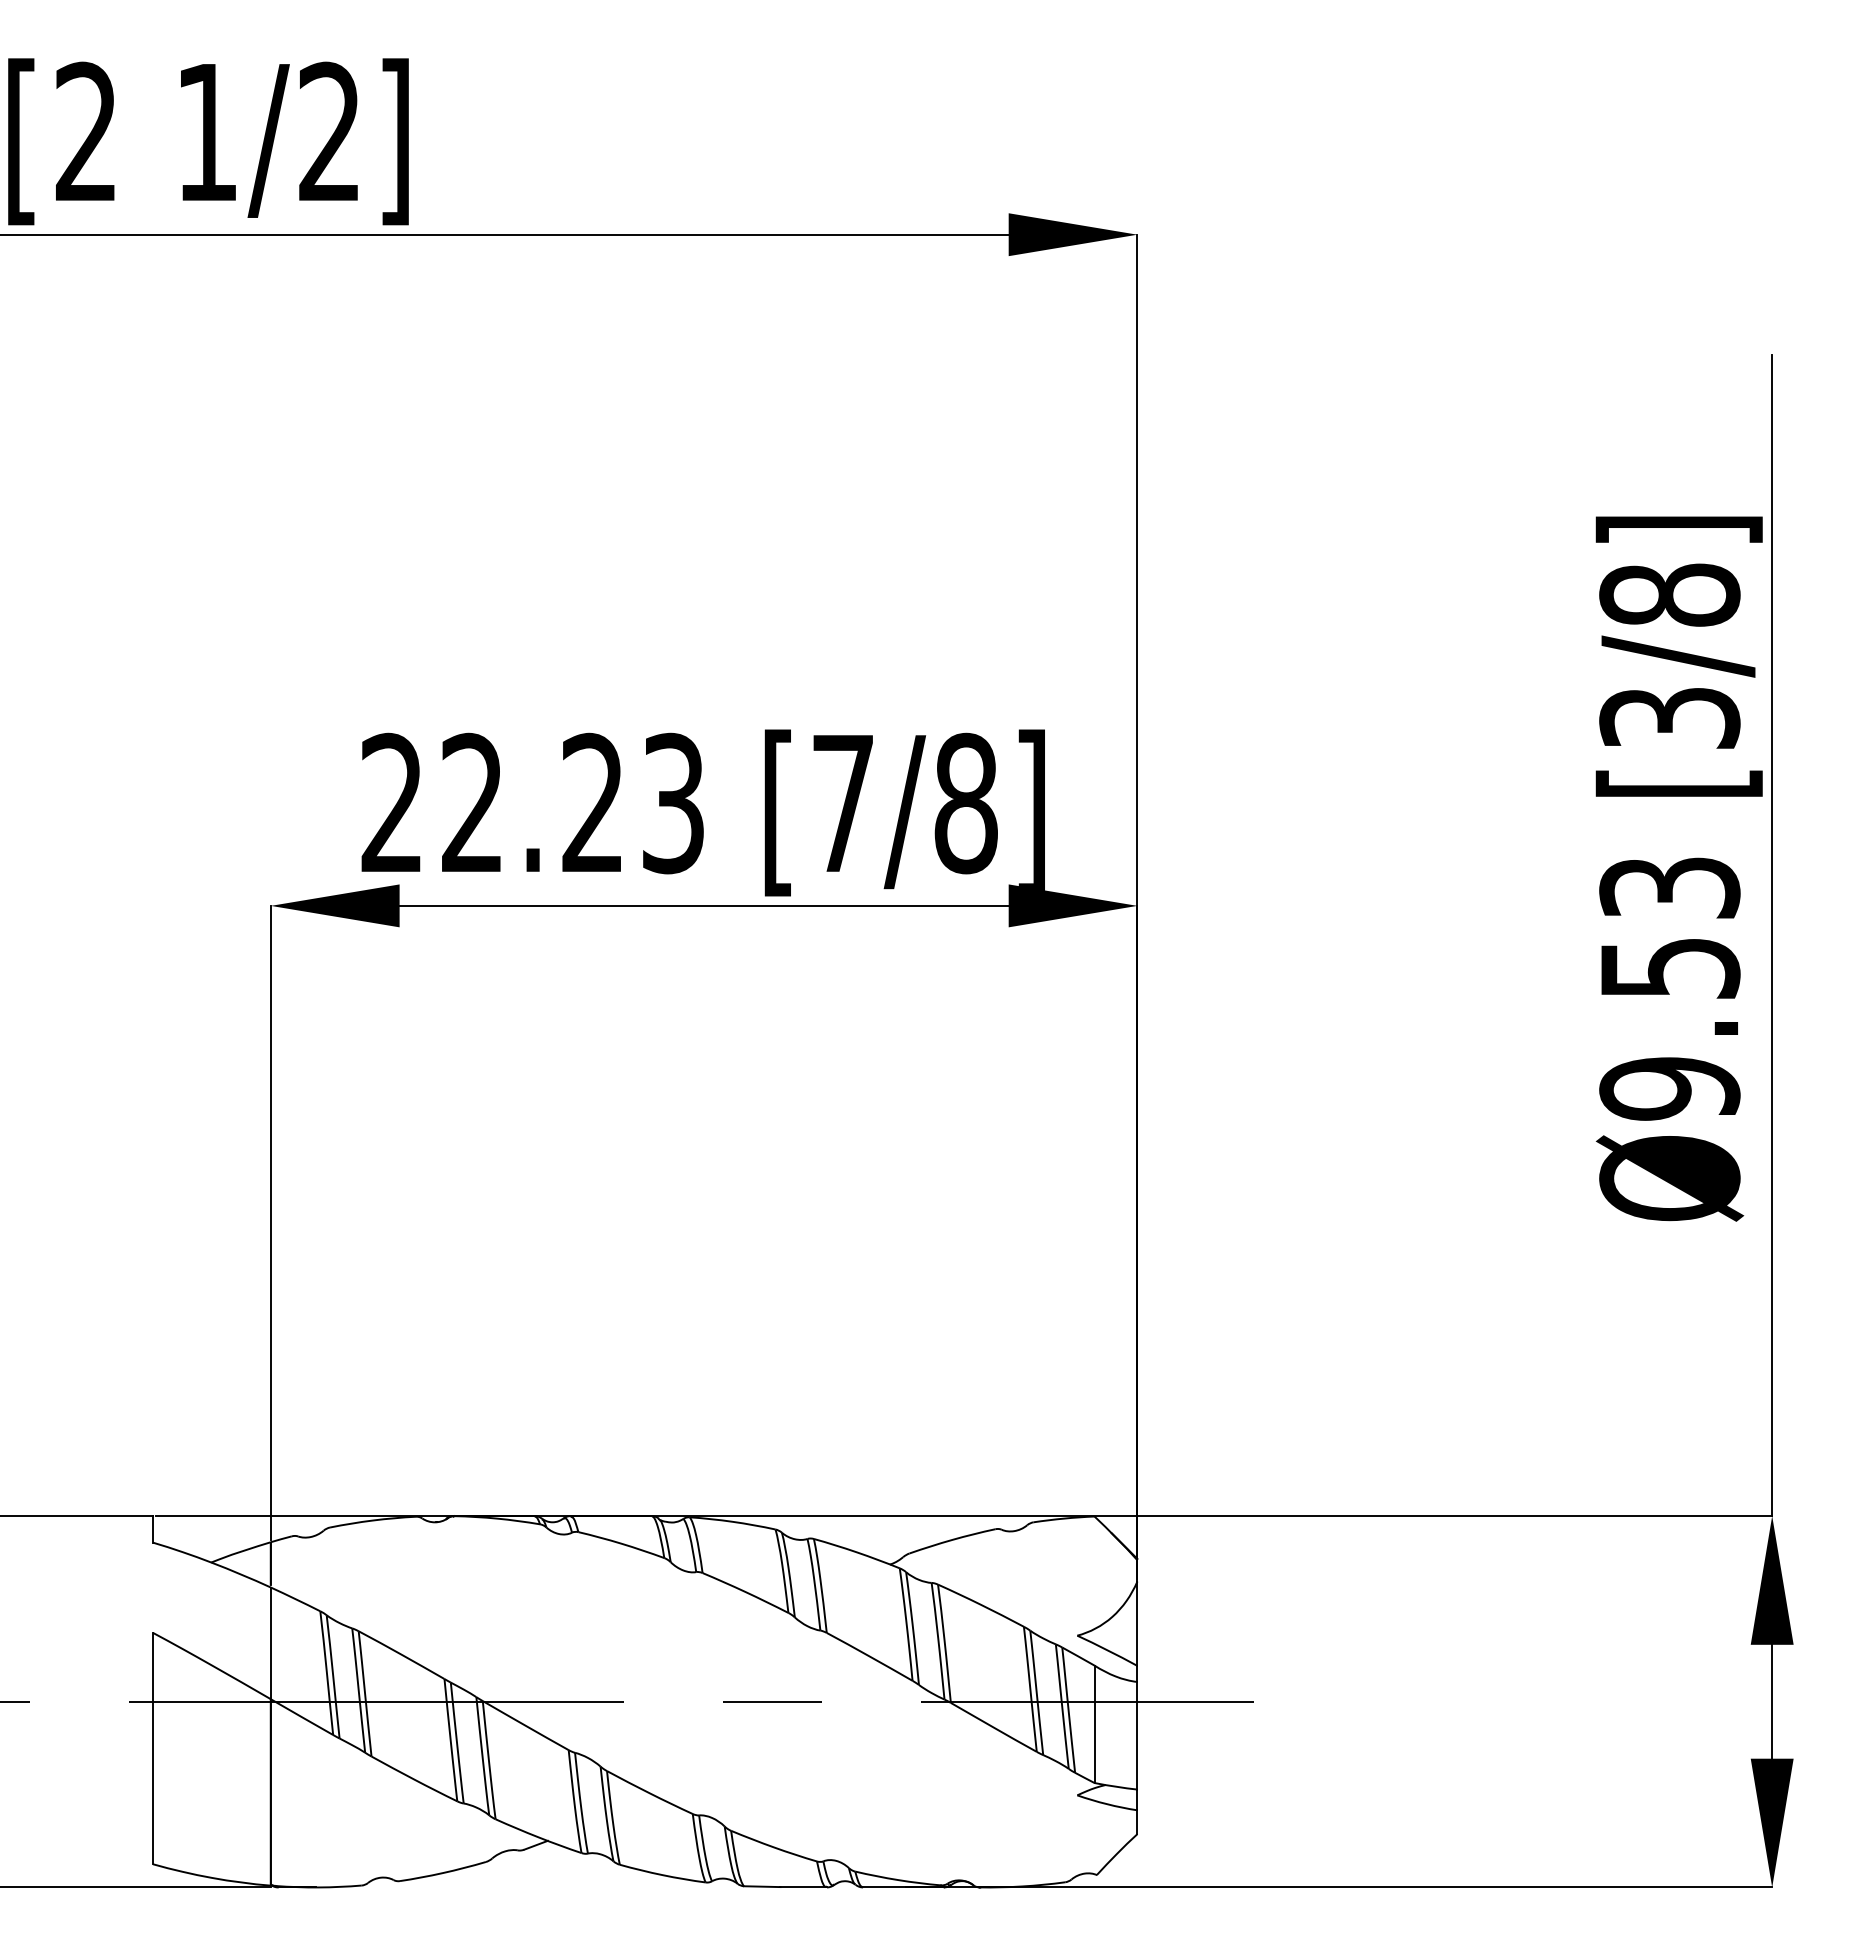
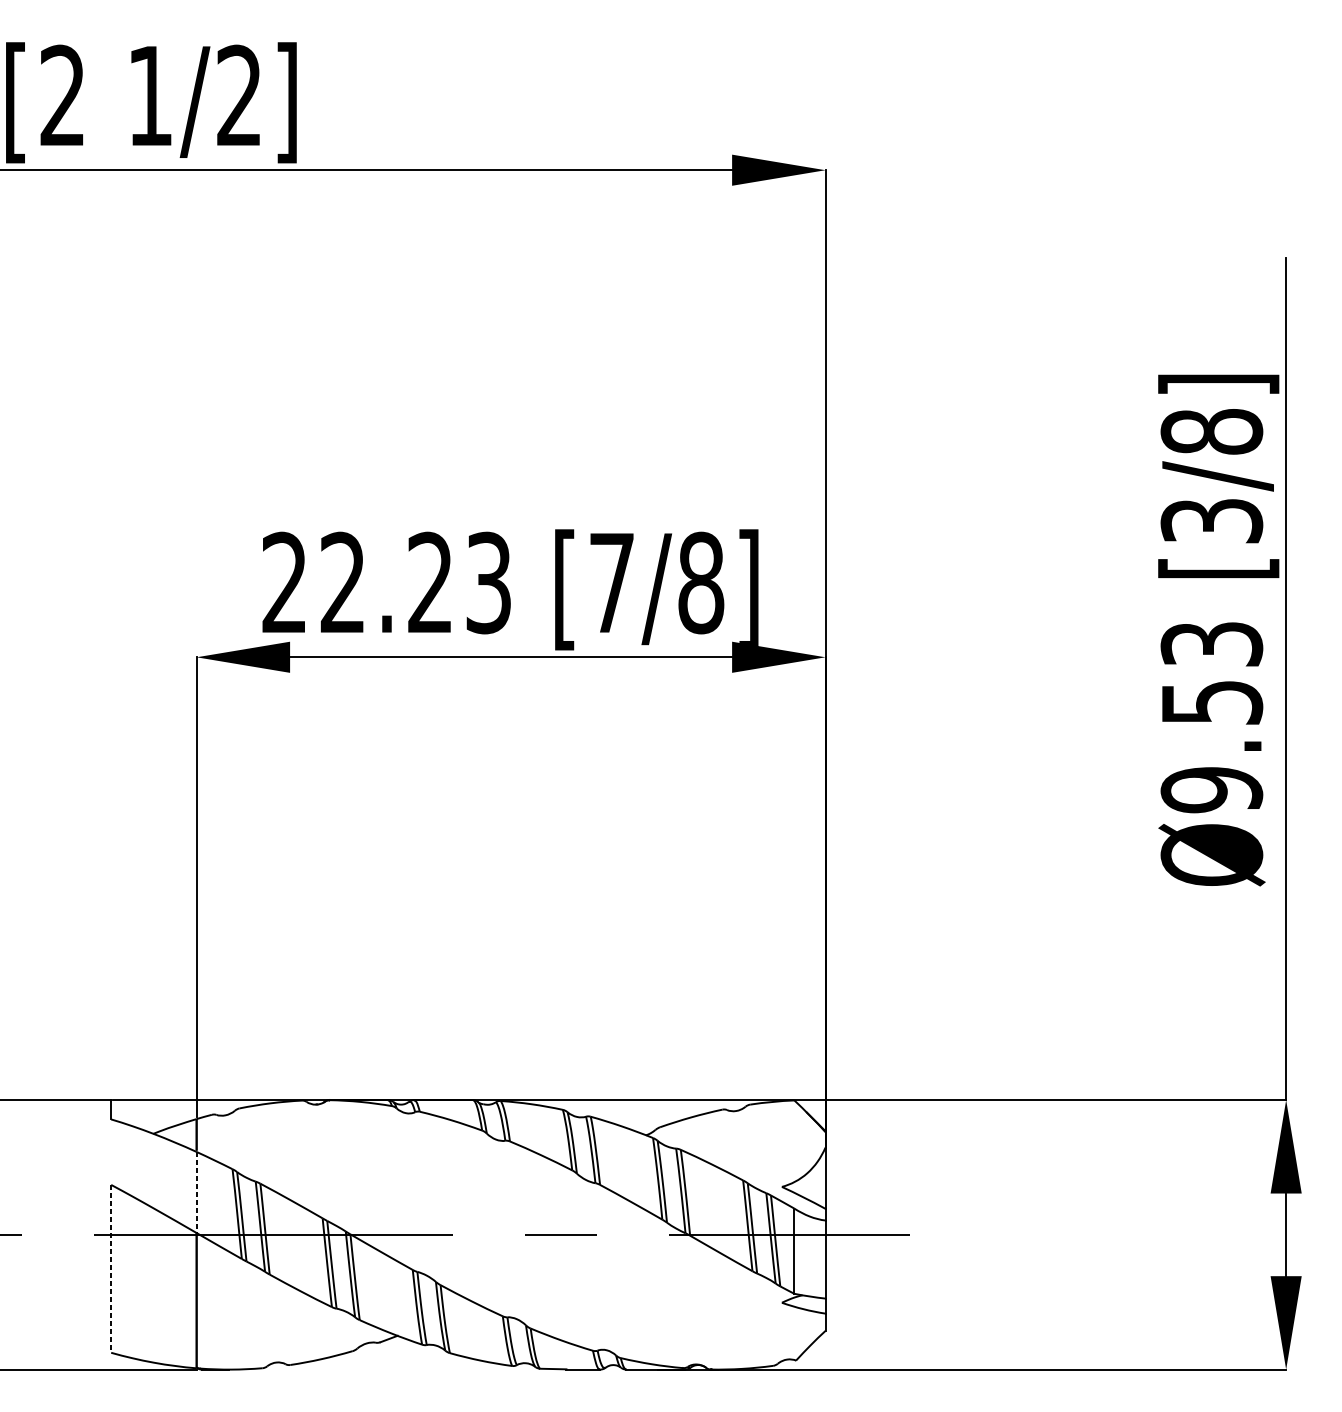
line: (270, 1643) -> (196, 1192), solid -> dashed
line: (153, 1748) -> (111, 1268), solid -> dashed

